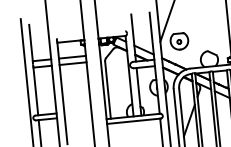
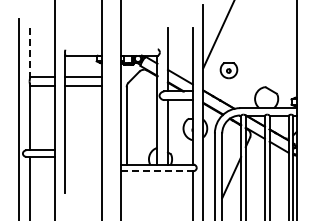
part: (179, 41) -> (228, 70), size x0.7
line: (30, 42) -> (29, 52), solid -> dashed
line: (133, 121) -> (156, 171), solid -> dashed

